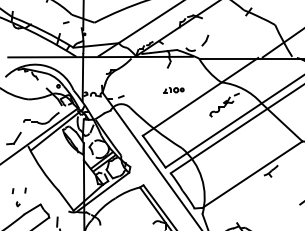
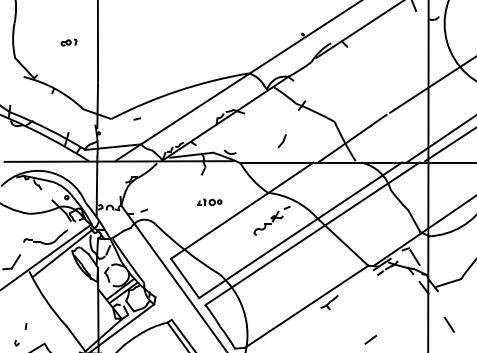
line: (66, 22) -> (137, 118), moved
part: (204, 40) -> (281, 141), moved
line: (12, 190) -> (10, 326), removed

